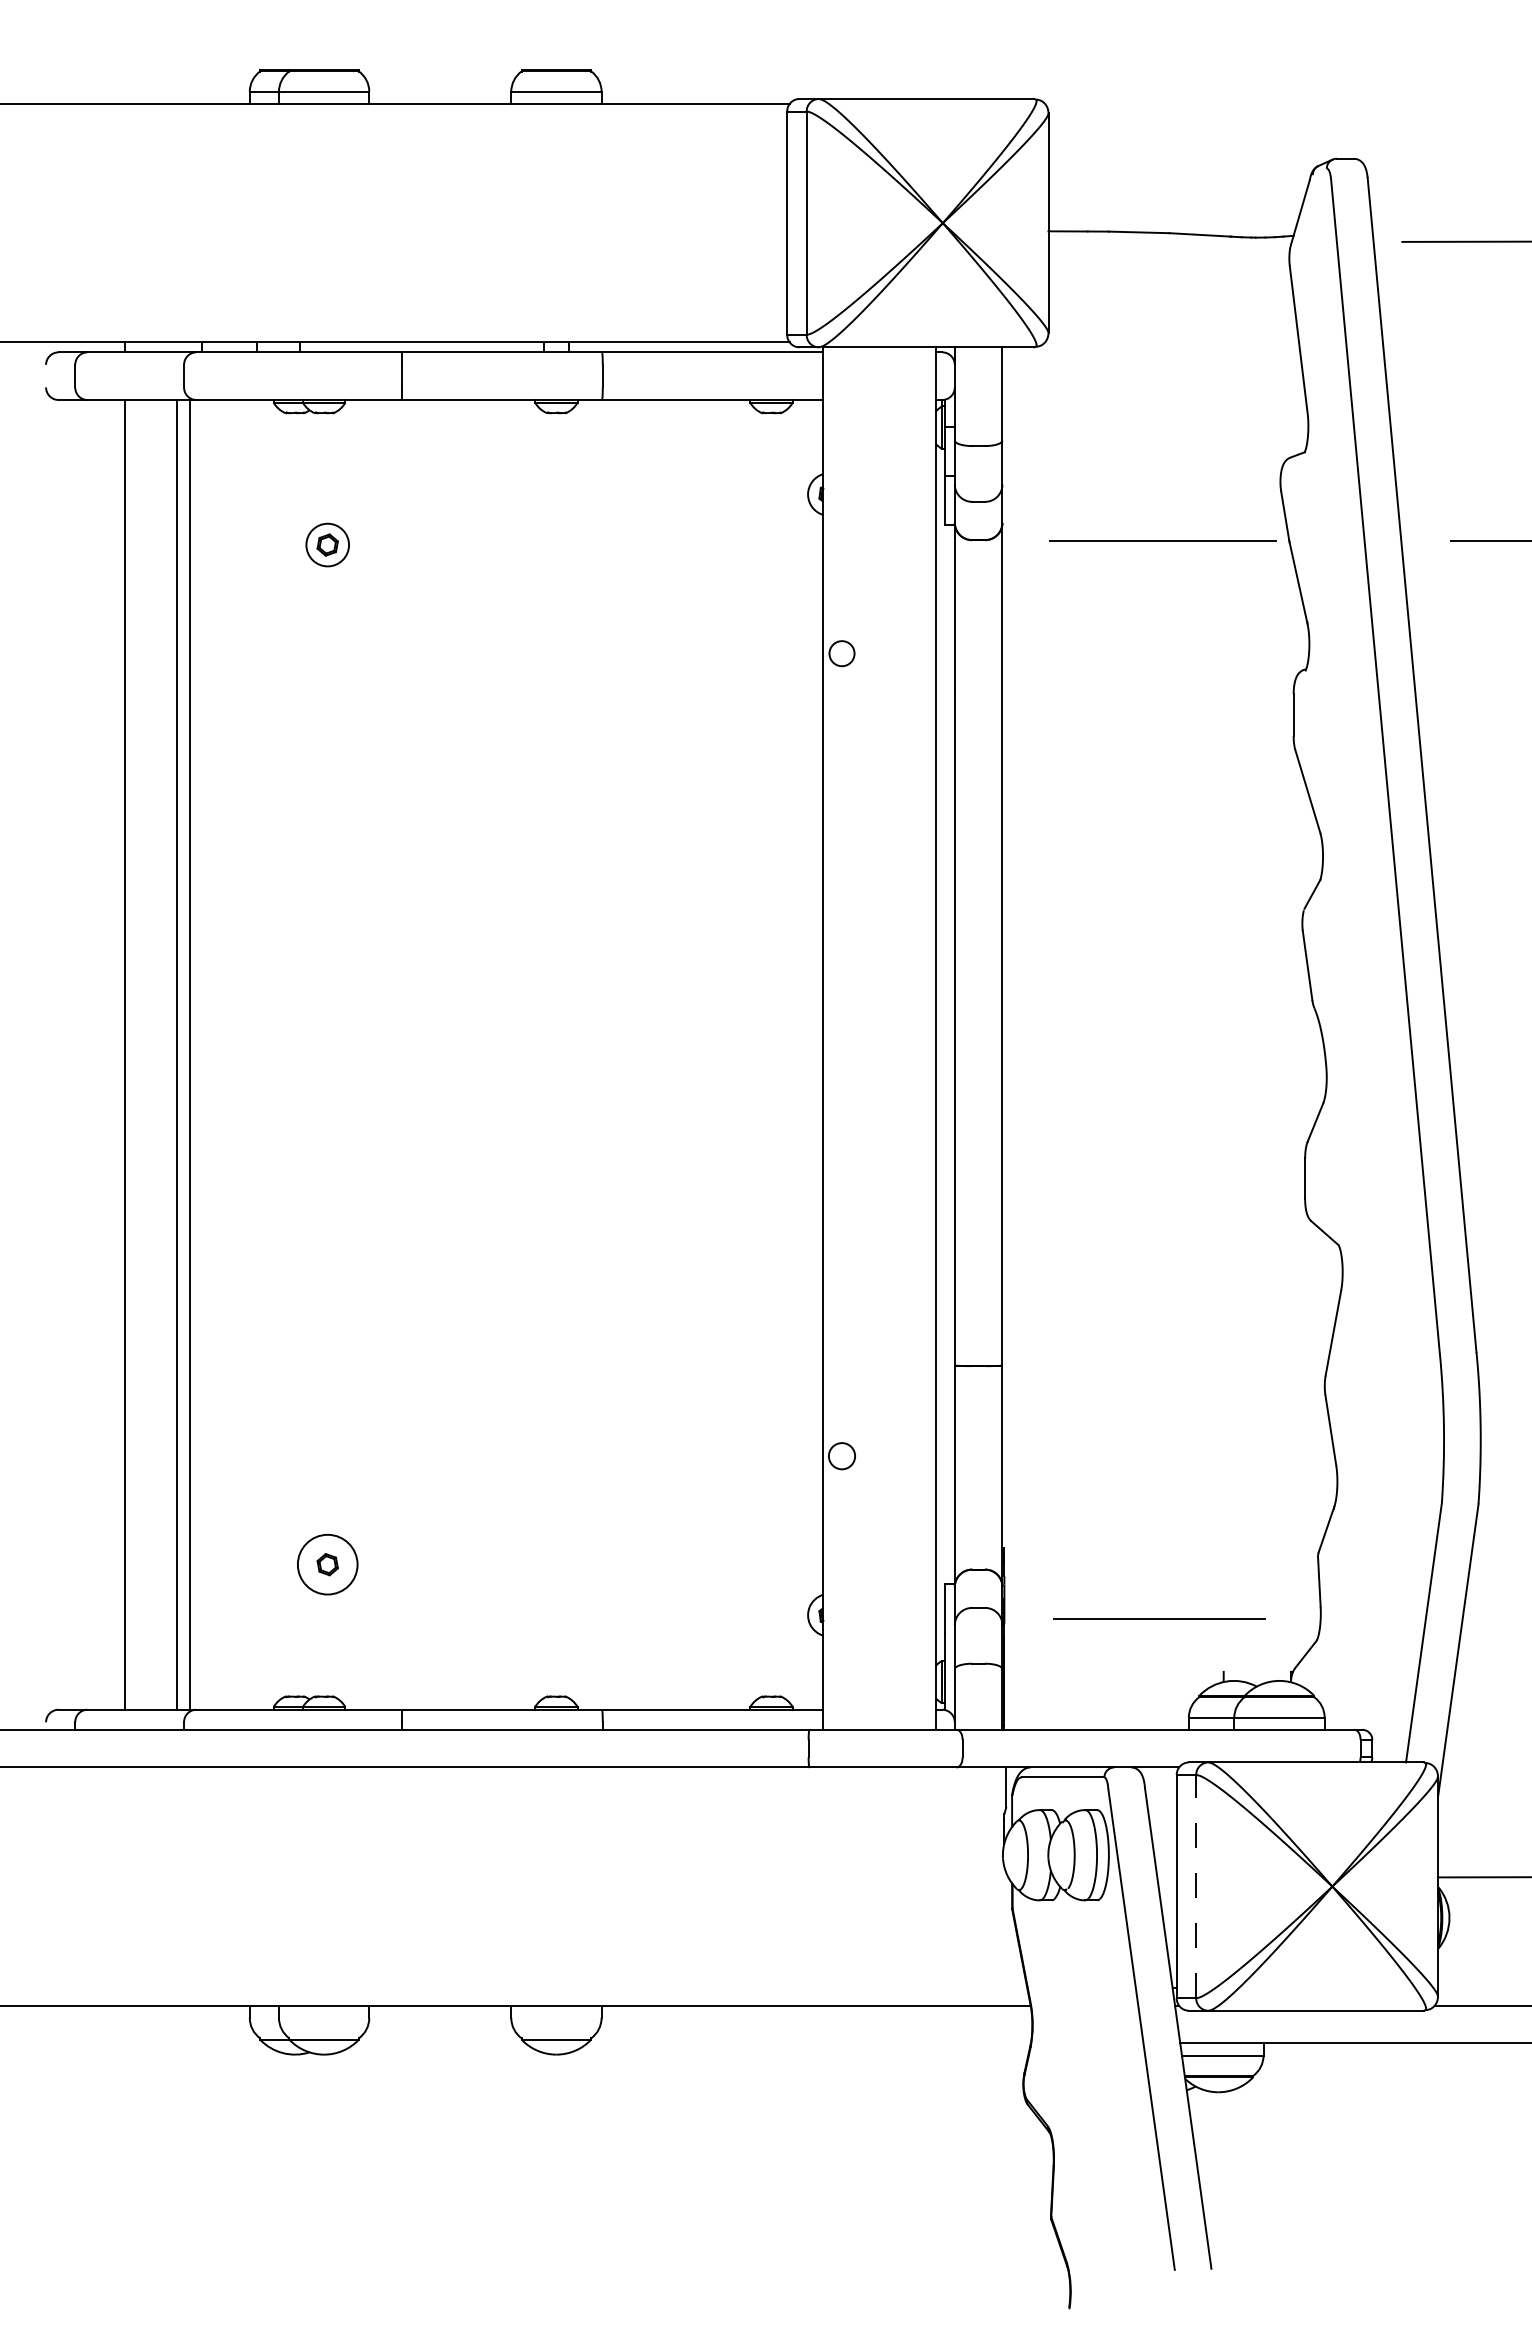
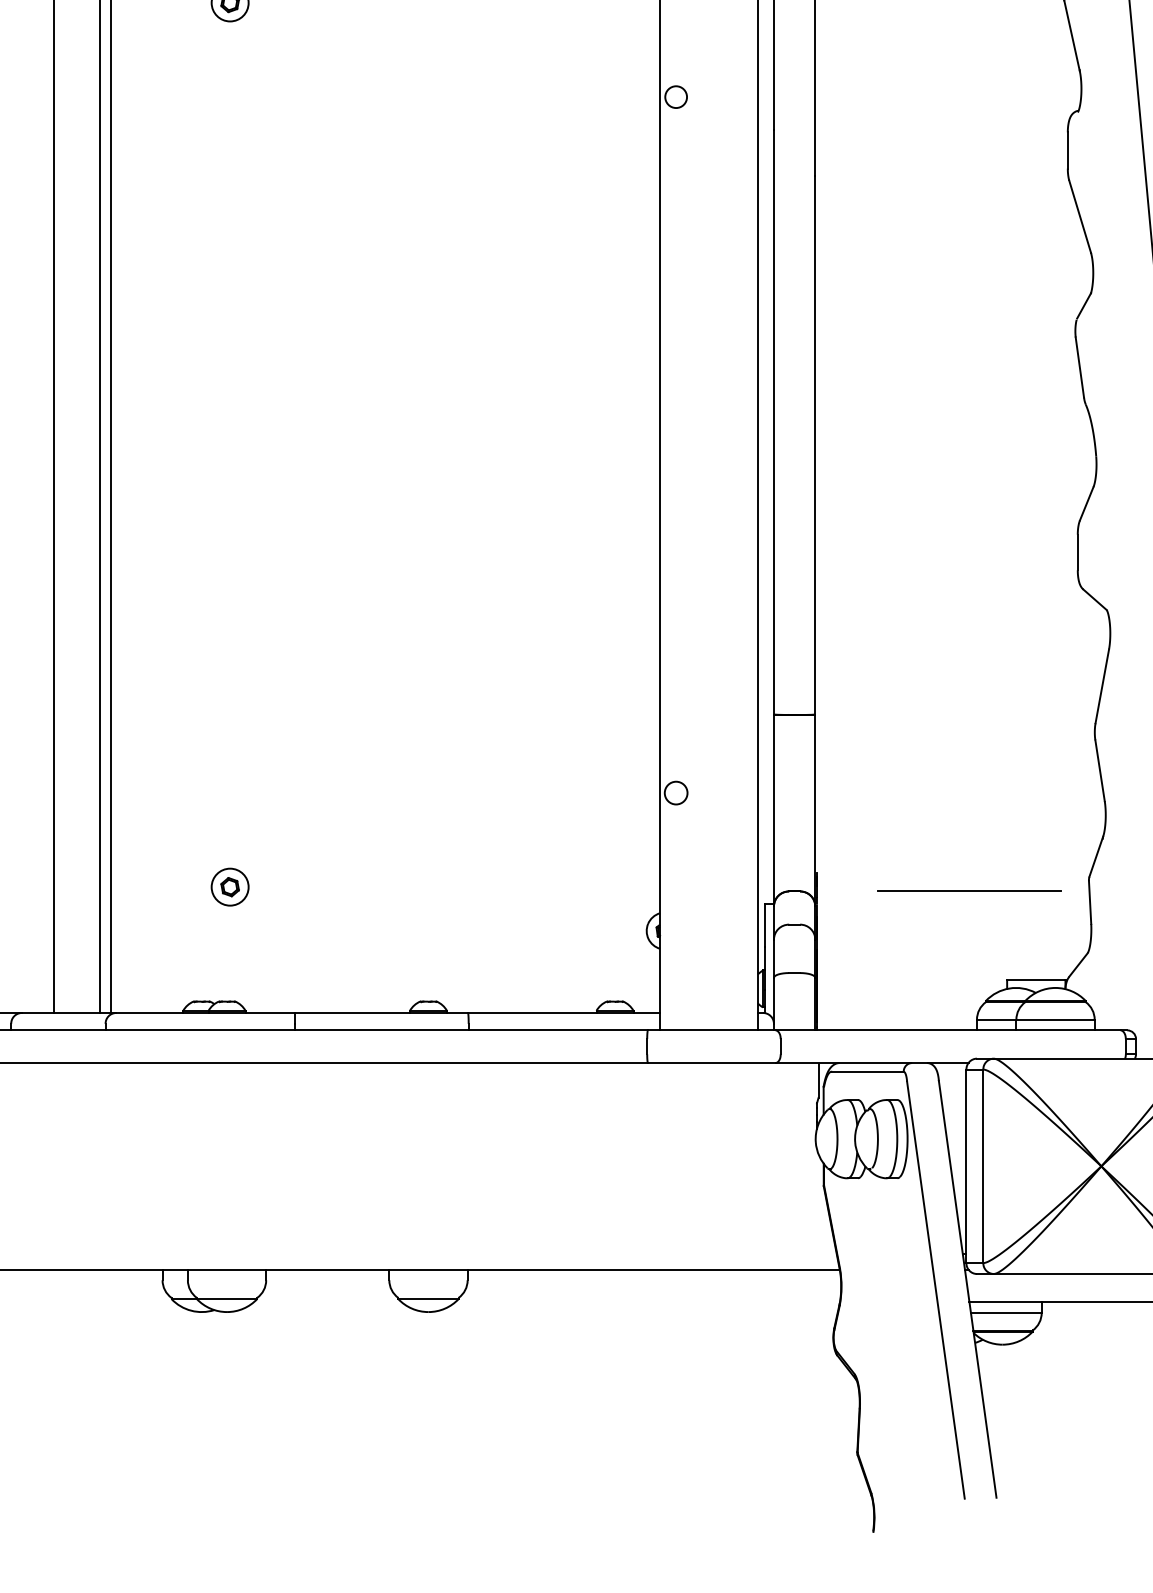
circle: (327, 1564) -> (229, 887), size x0.71
line: (1159, 1618) -> (969, 890), moved
line: (1256, 1671) -> (1035, 979), added
line: (1196, 1886) -> (983, 1166), dashed -> solid

